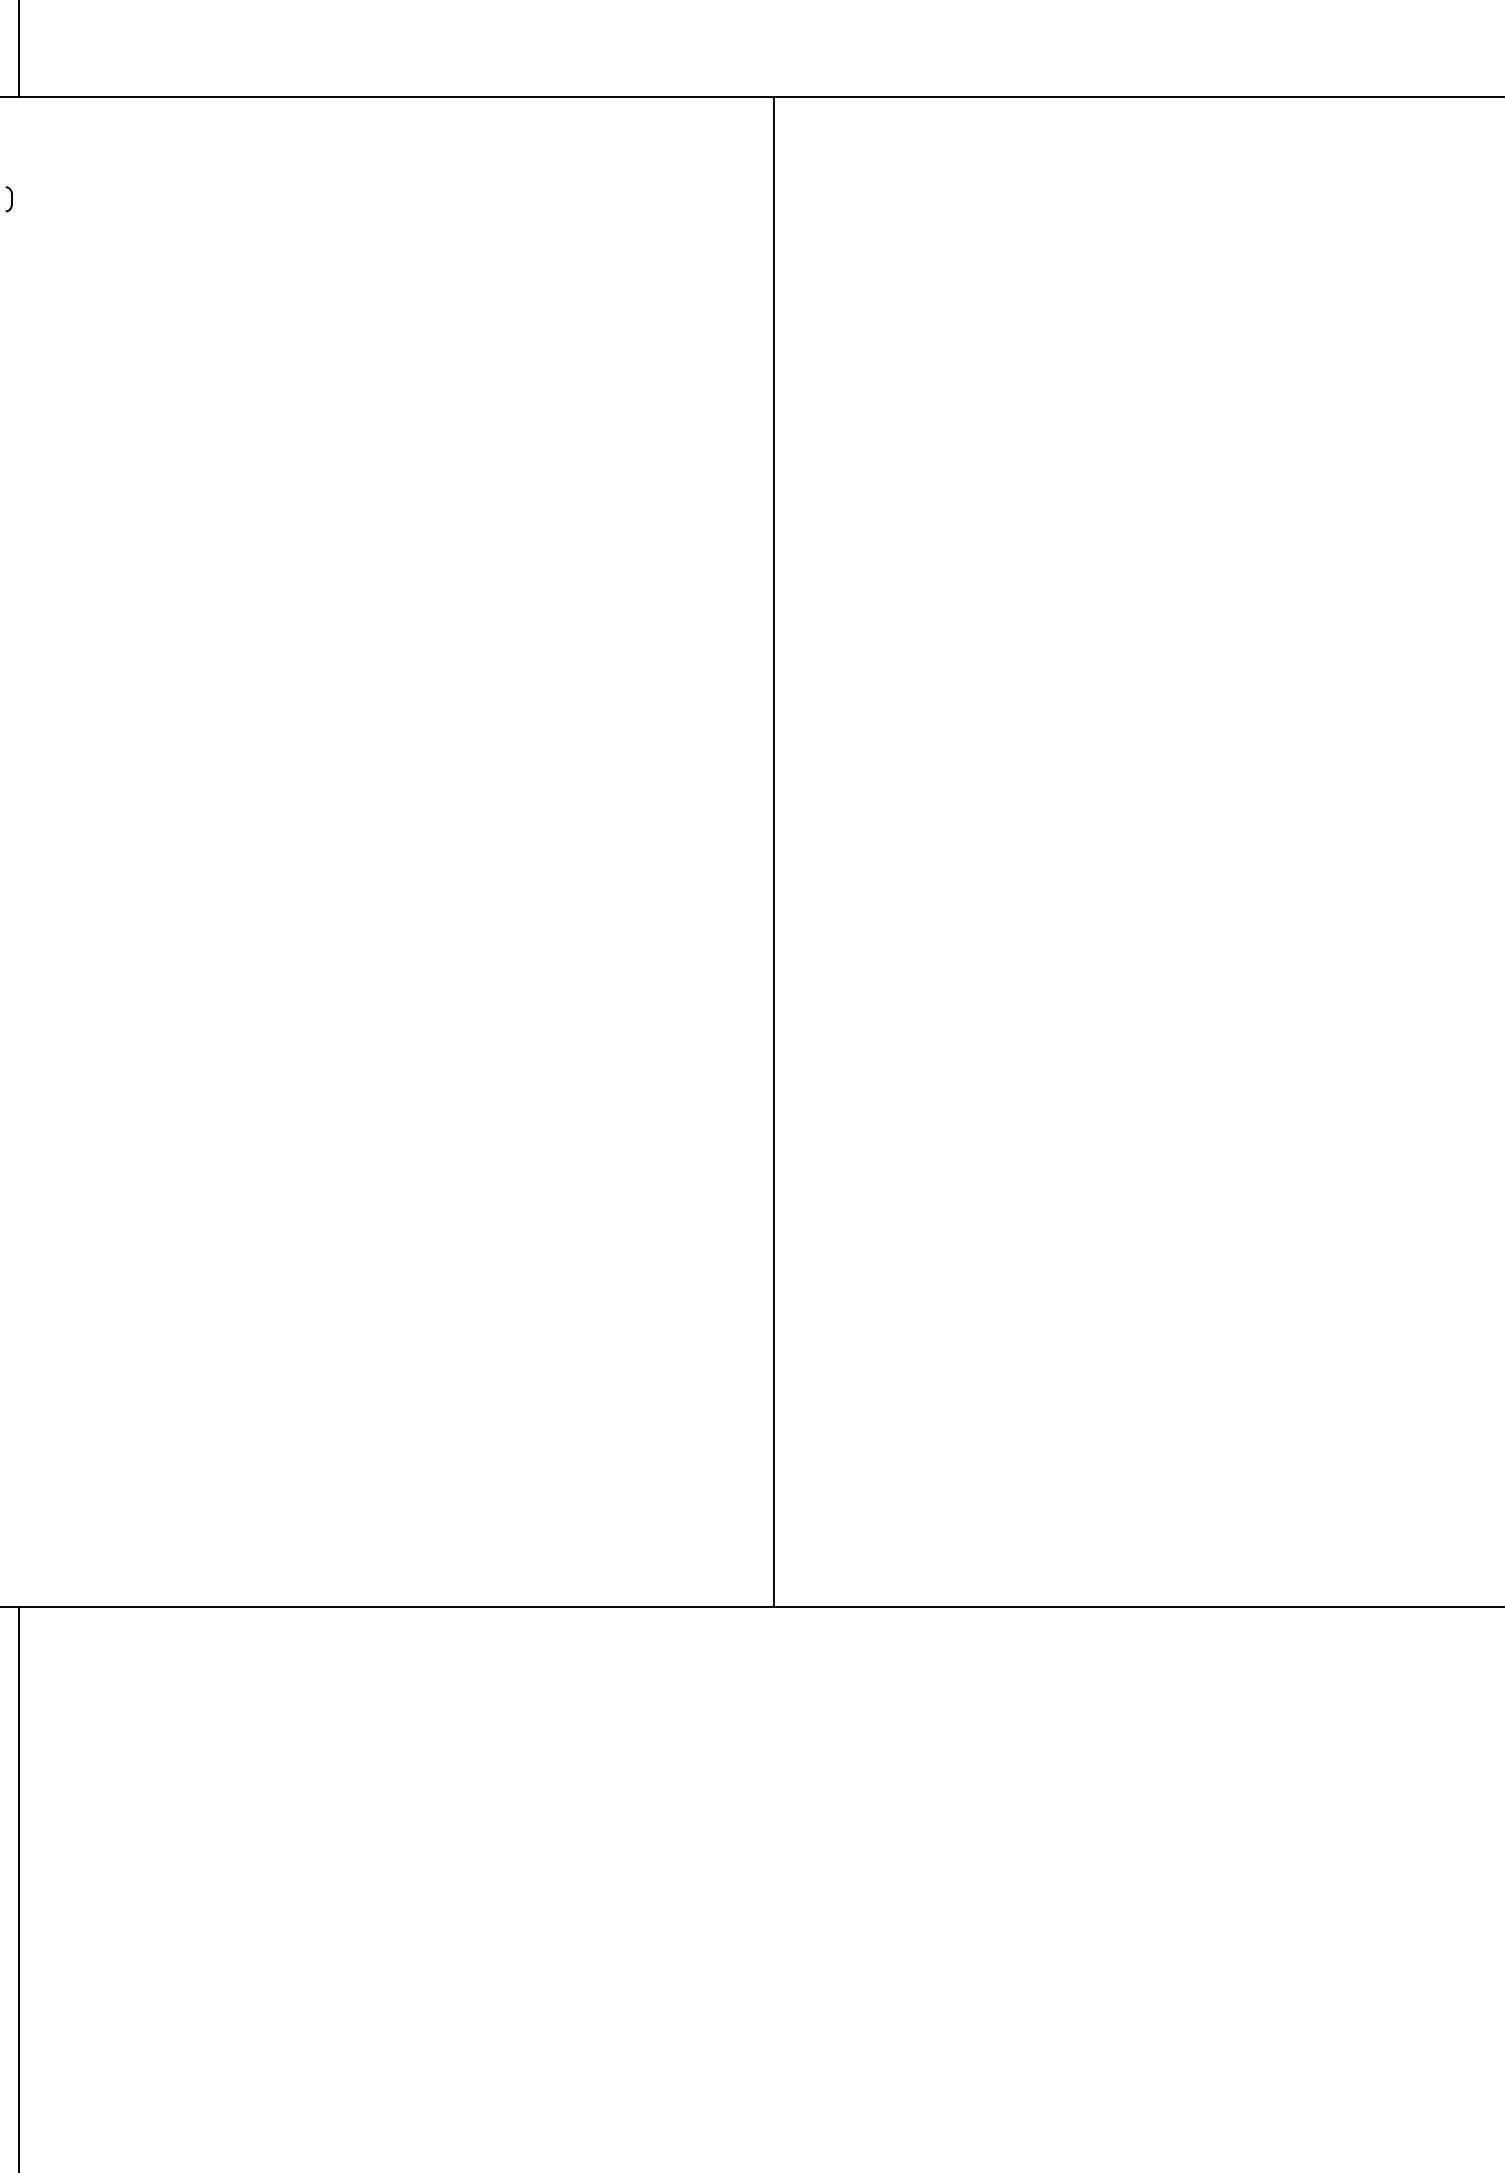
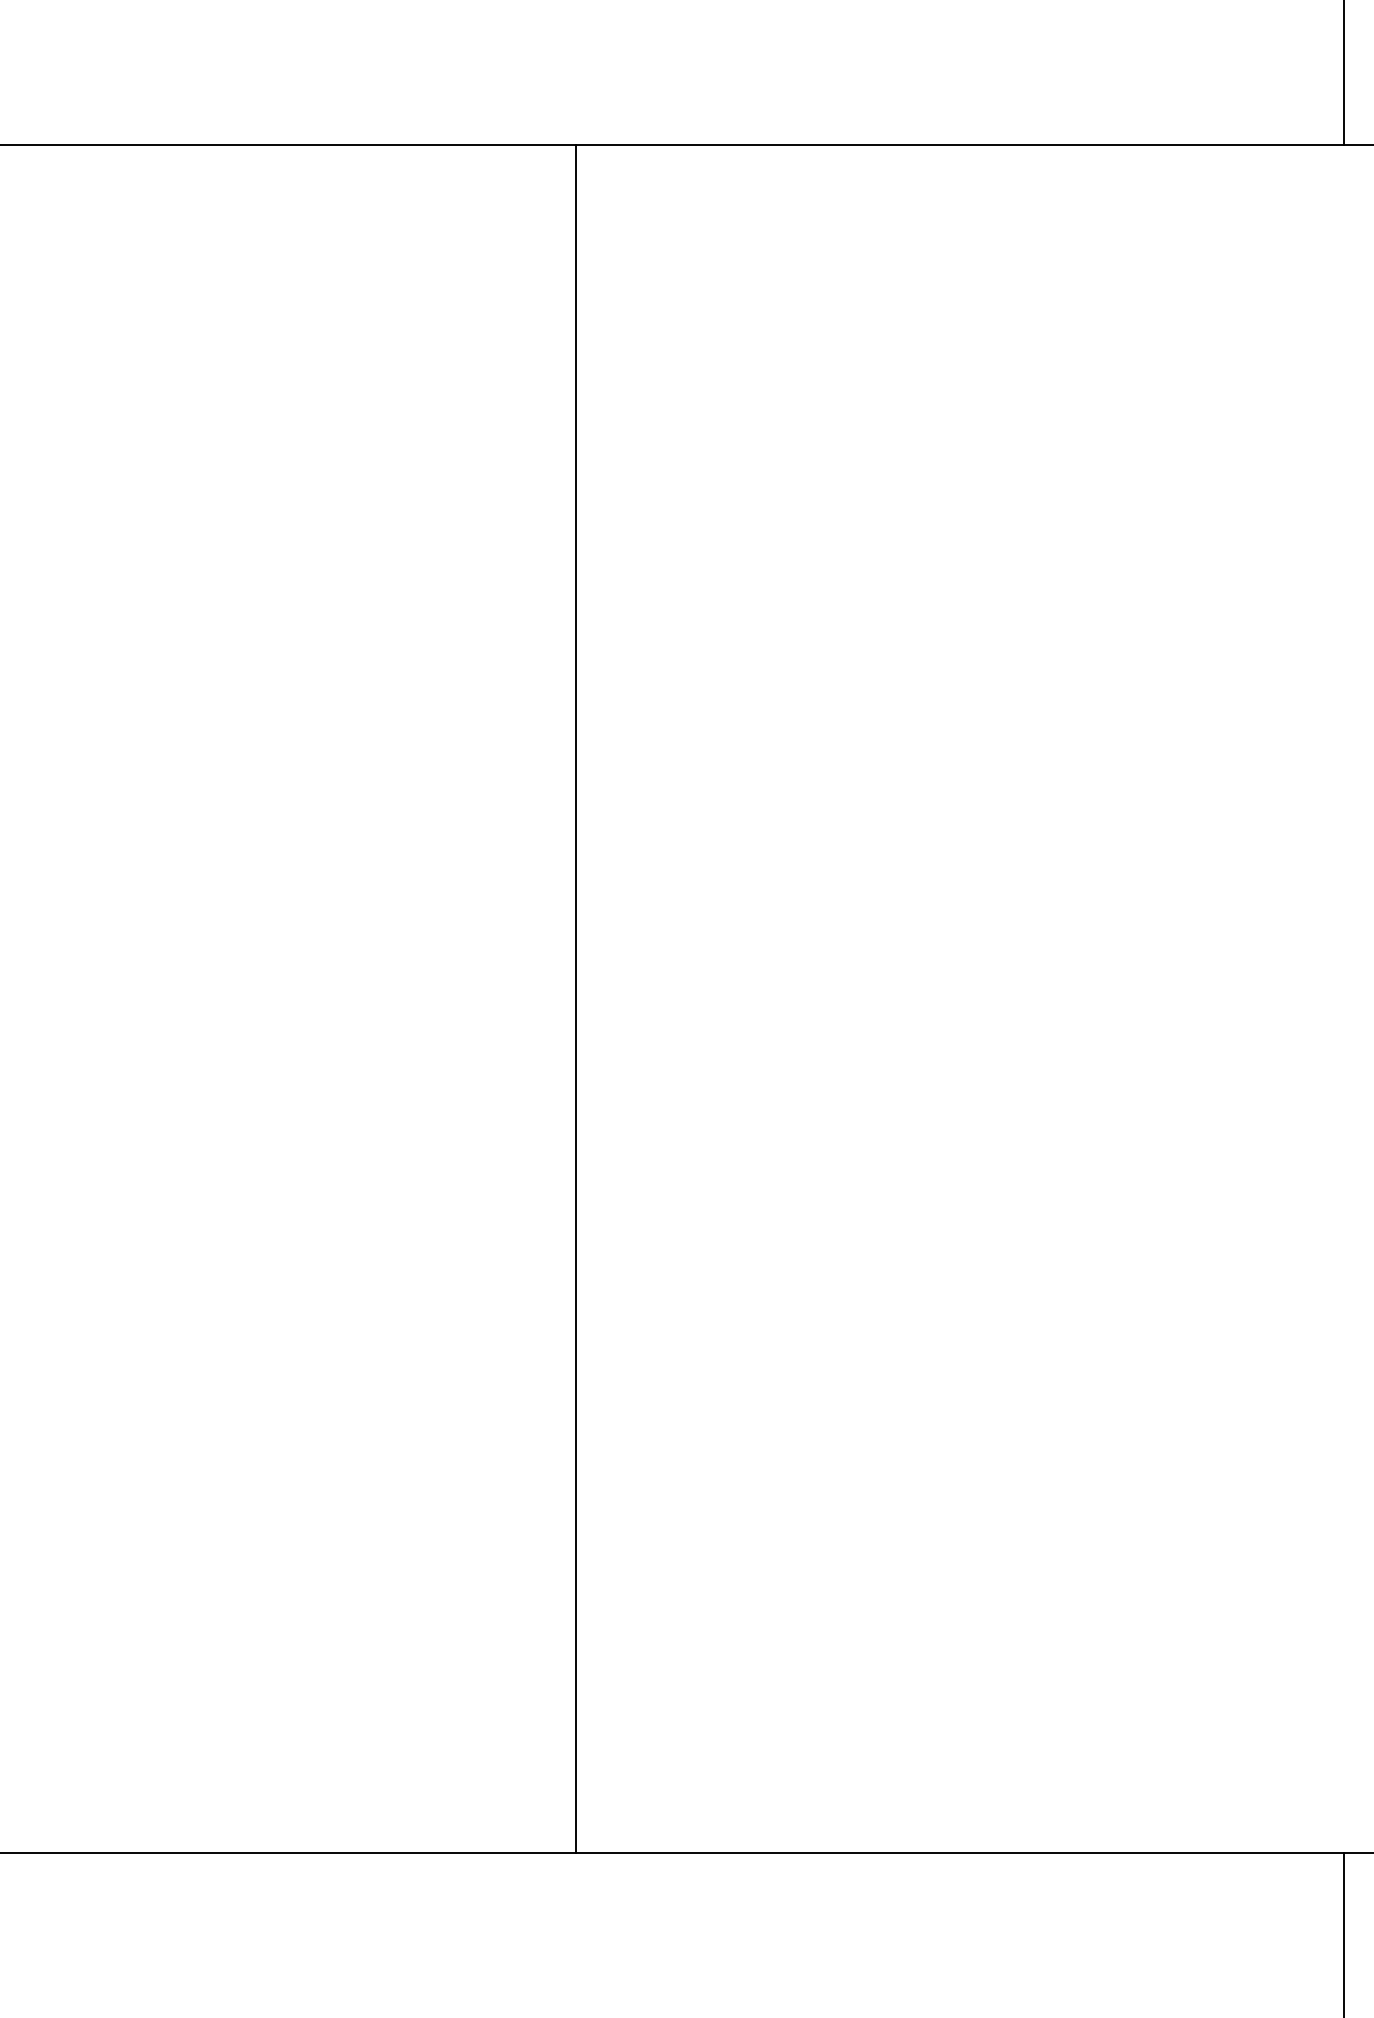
line: (774, 851) -> (575, 998), moved

